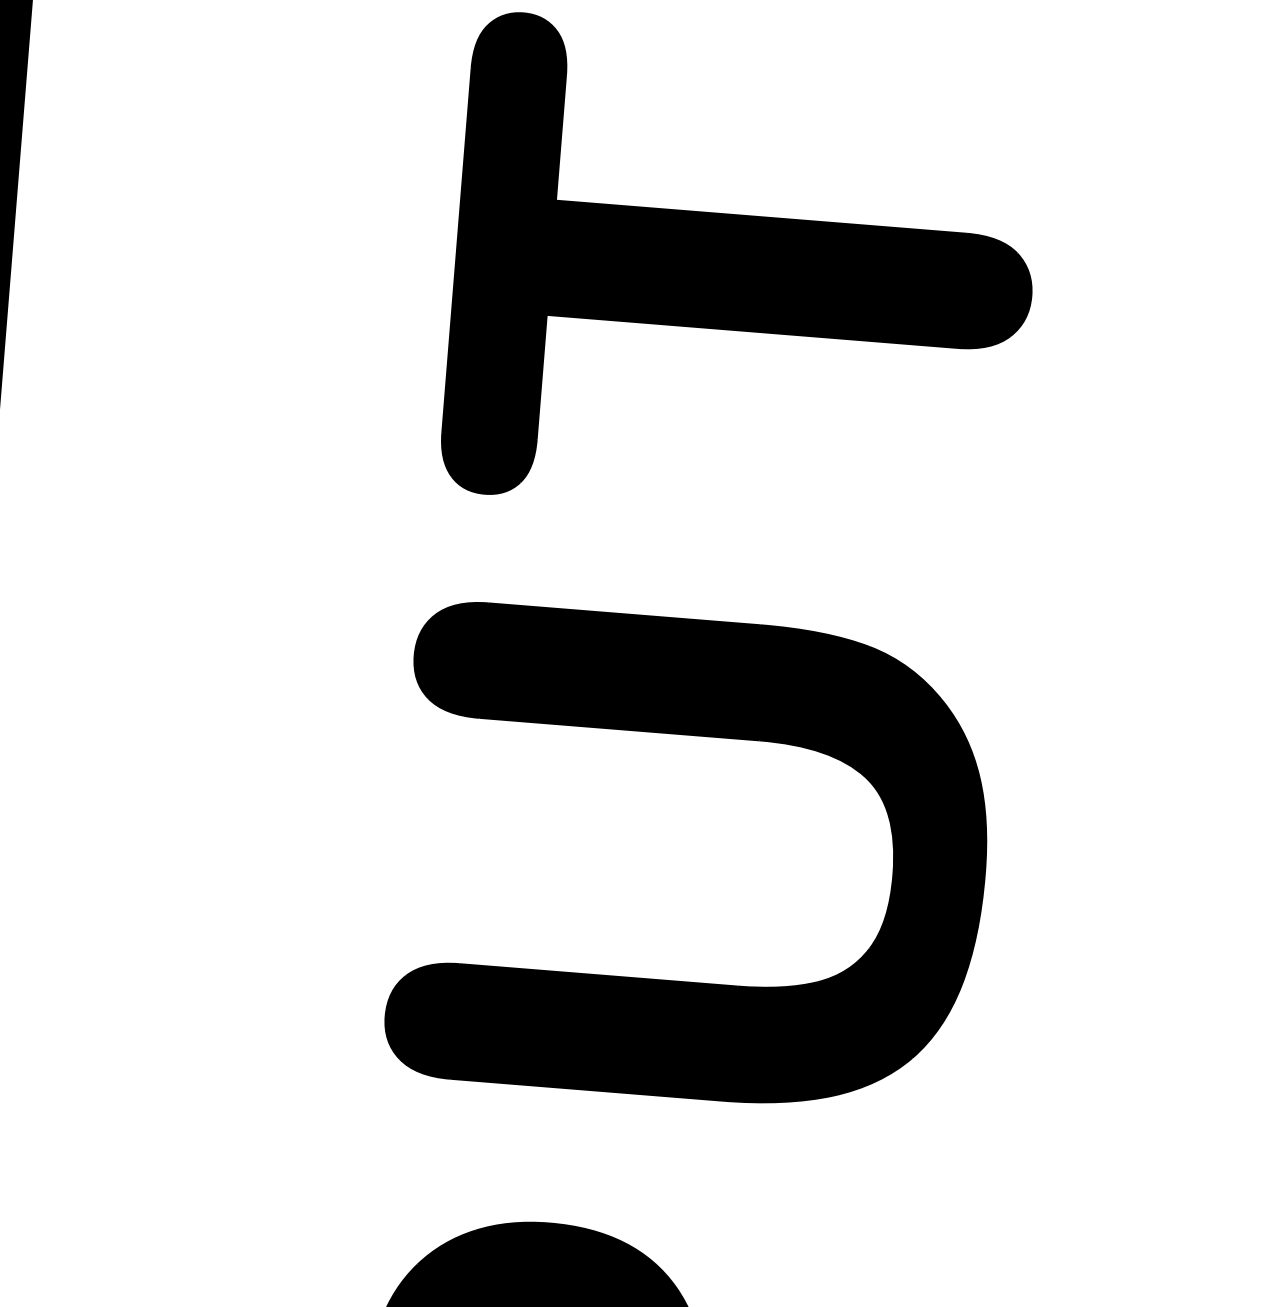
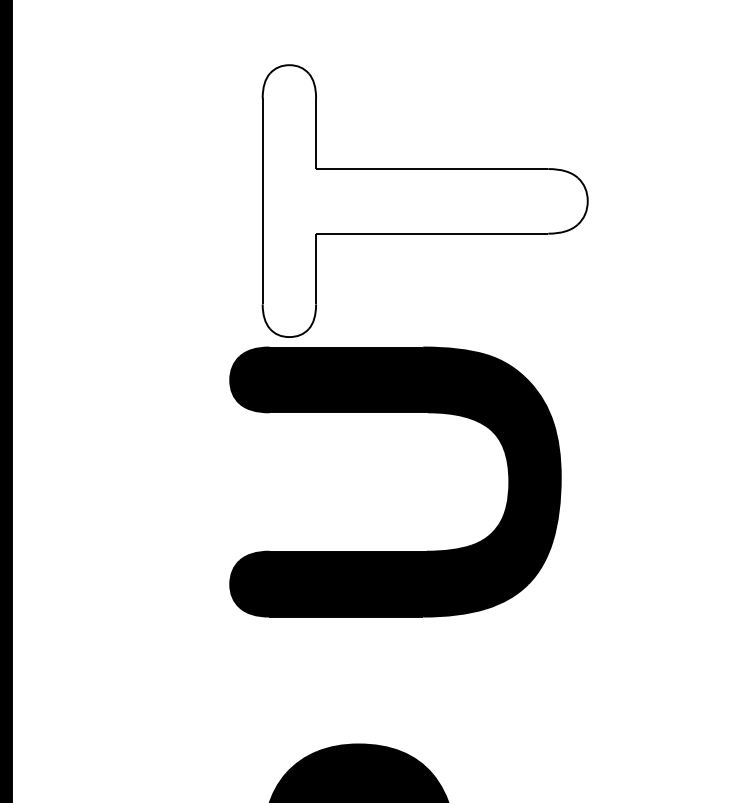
fill: (742, 273) -> (424, 201), removed
part: (702, 736) -> (395, 412), moved

